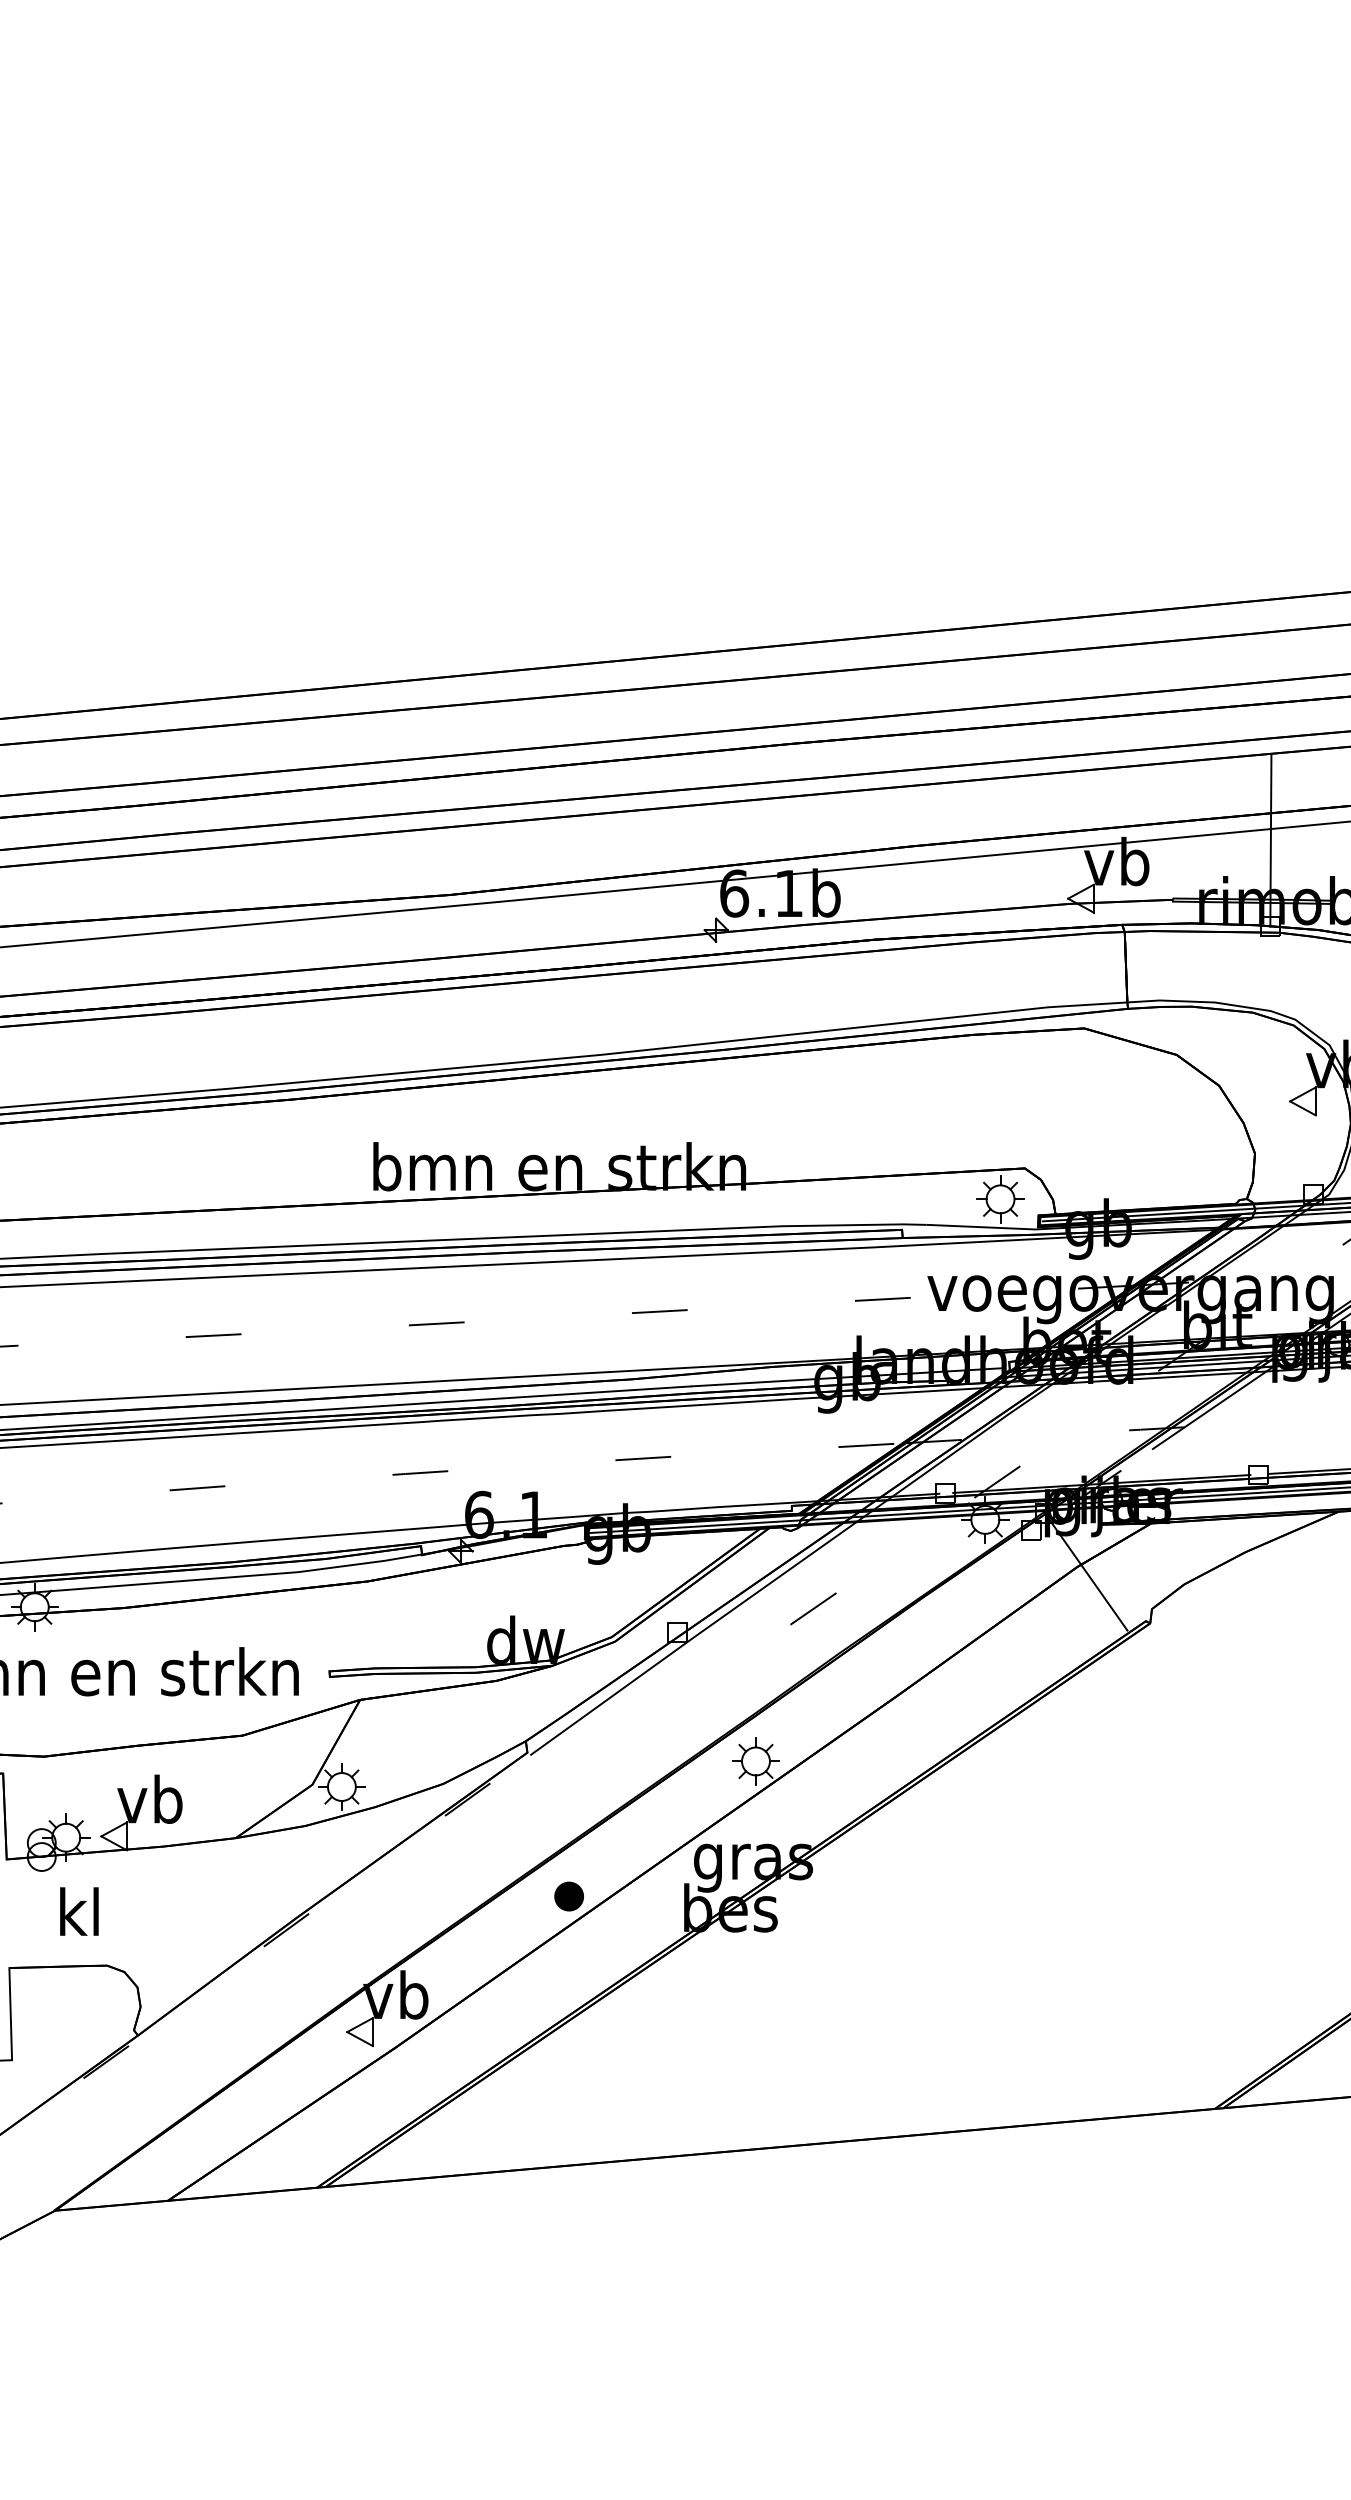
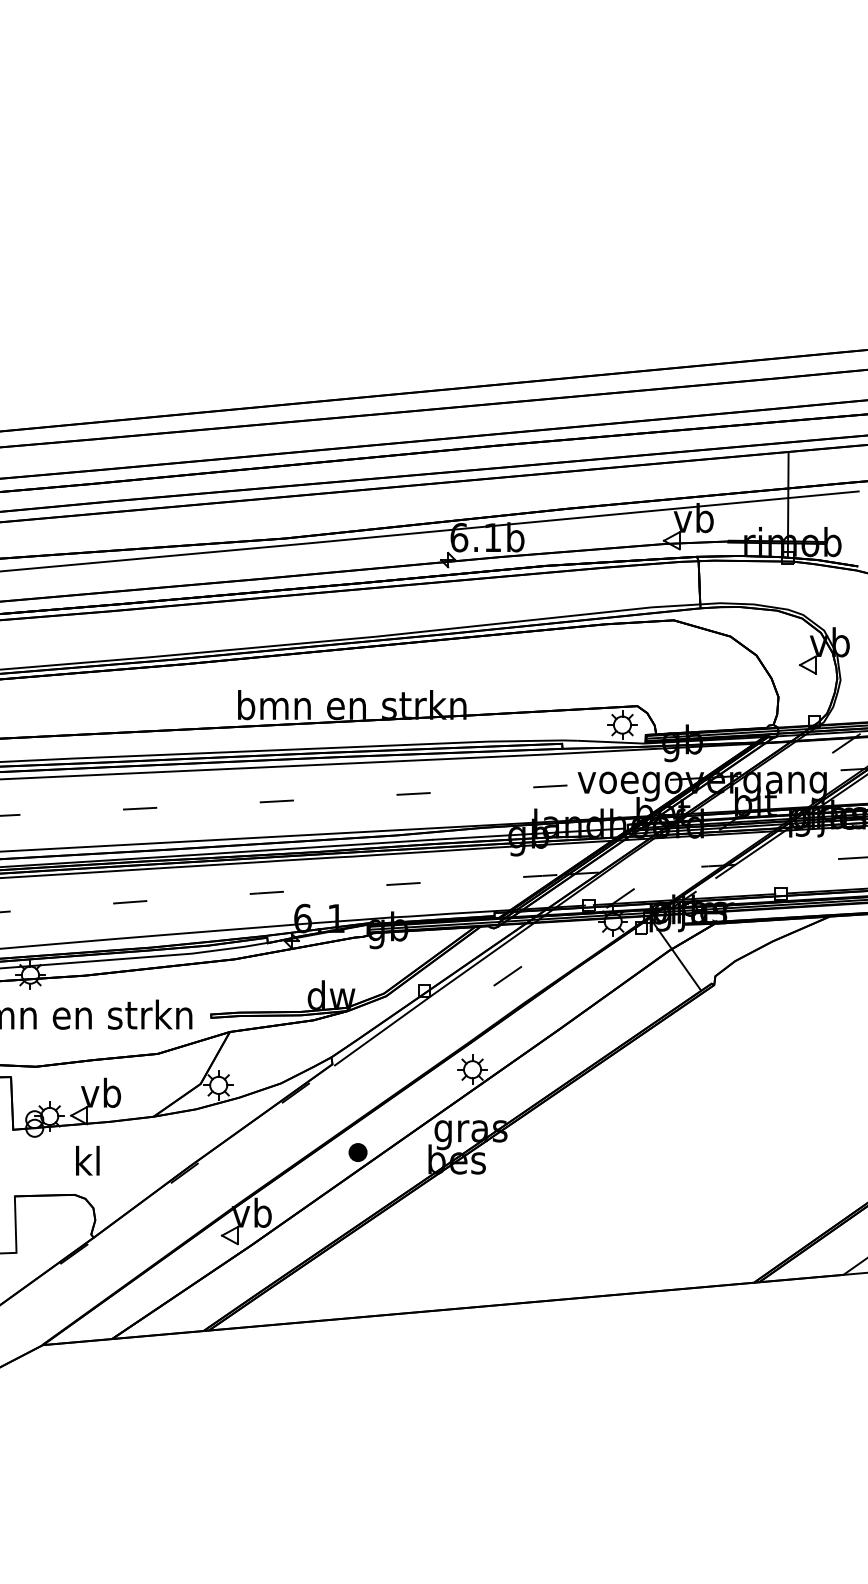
text: (78, 1911) -> (87, 1160), moved

